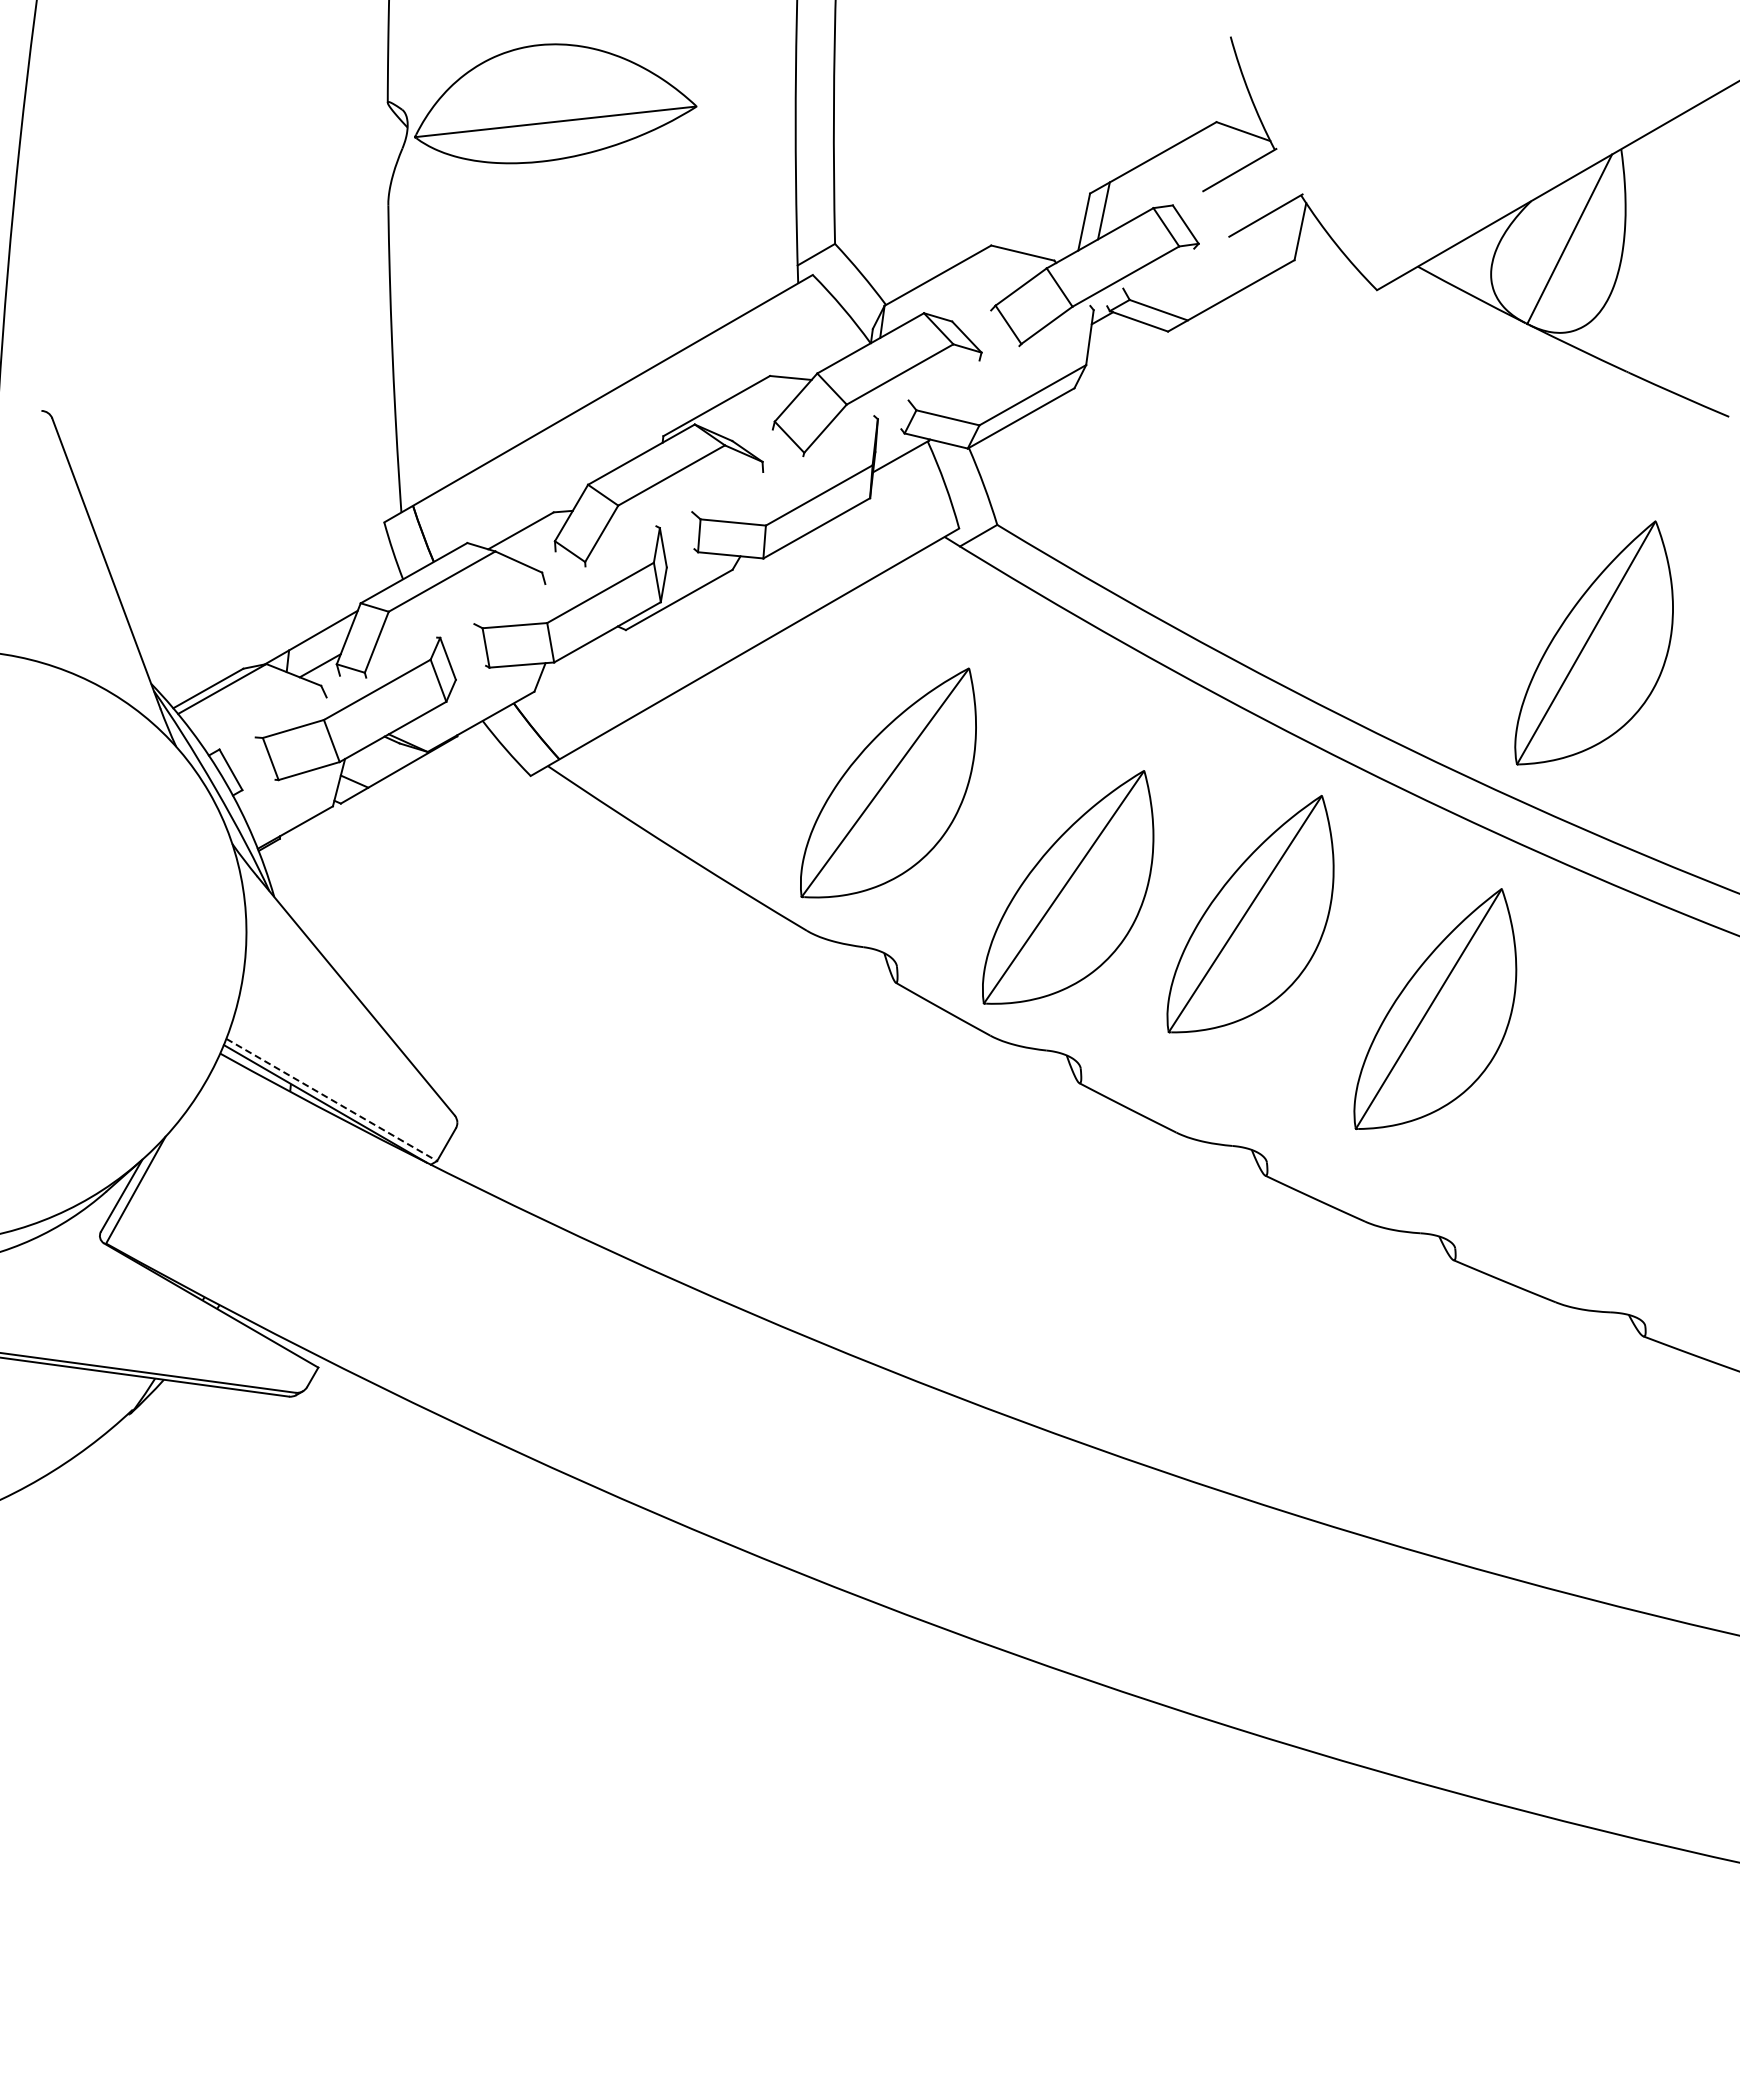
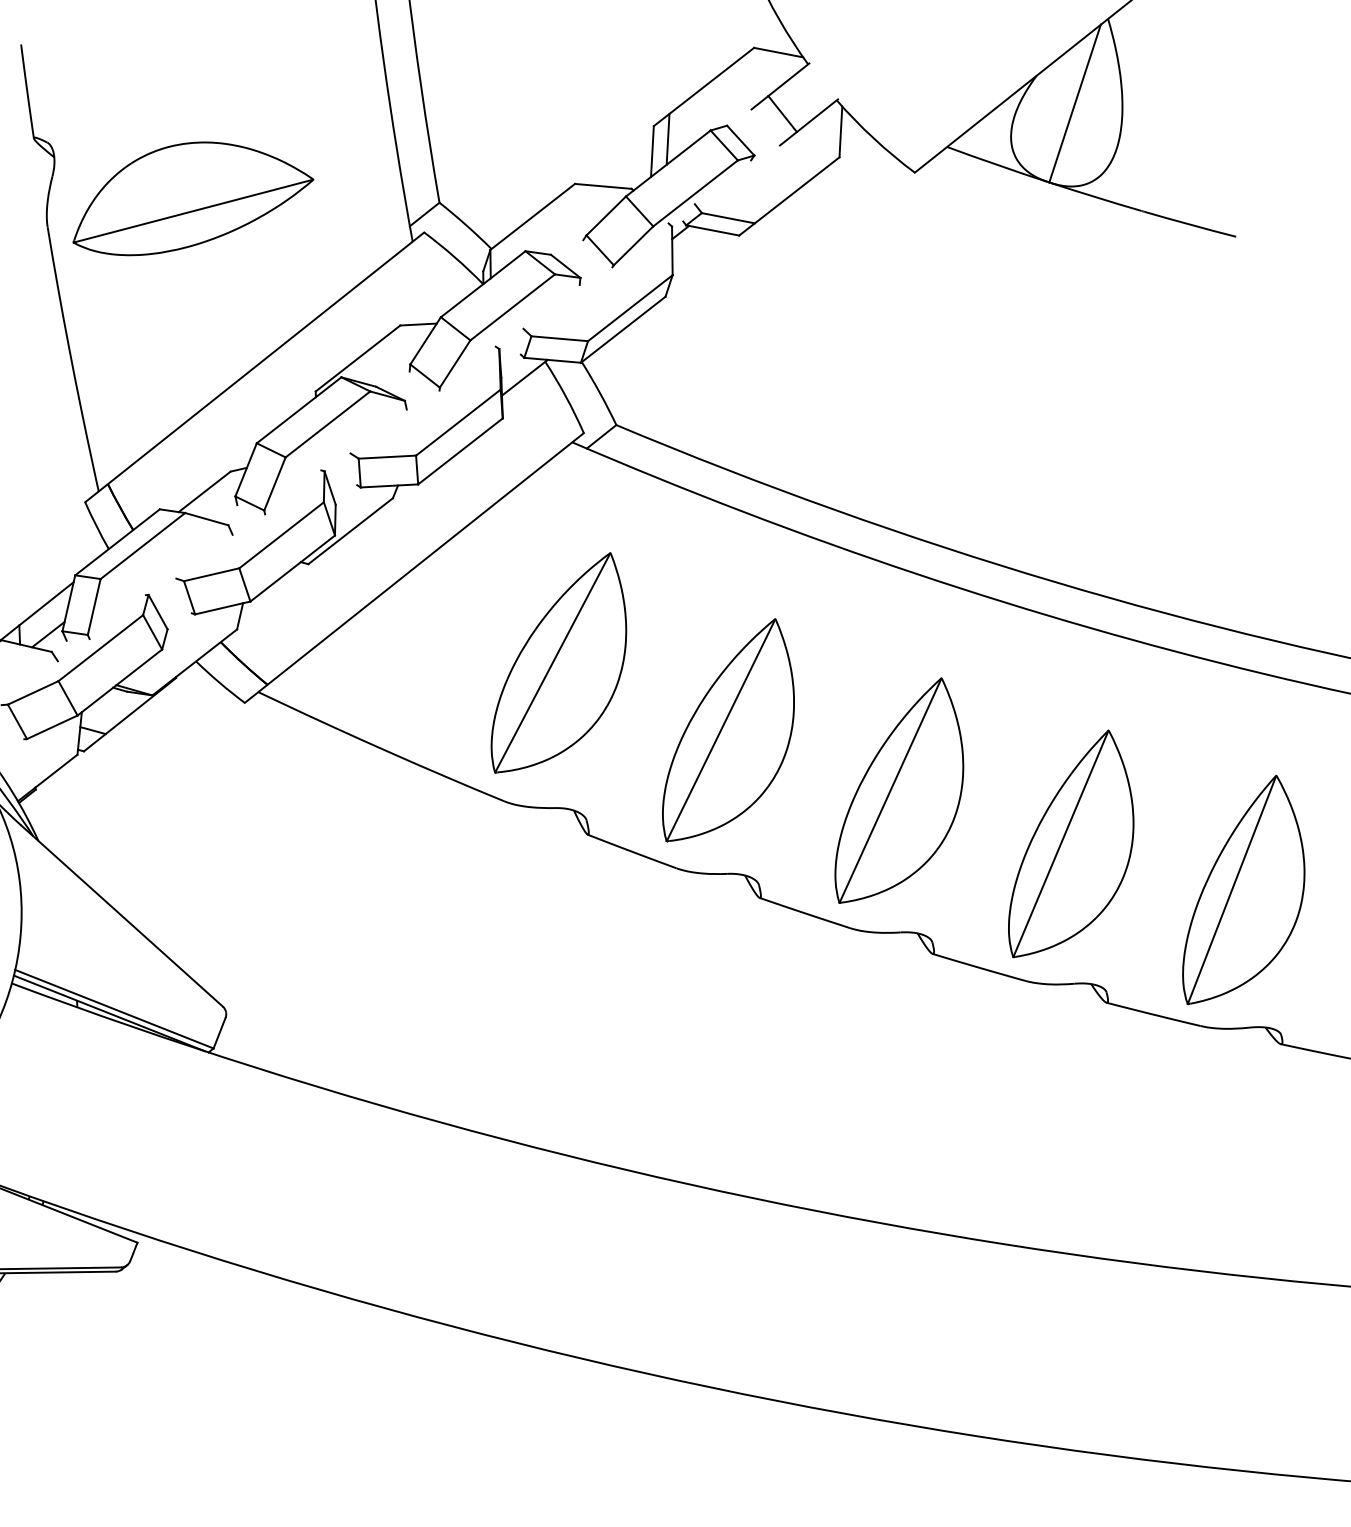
part: (555, 103) -> (190, 195), moved
line: (1237, 201) -> (782, 113), added
part: (1593, 642) -> (1238, 888), moved
part: (1250, 914) -> (895, 790), moved
part: (1435, 1009) -> (1066, 843), moved
line: (331, 1099) -> (114, 1008), dashed -> solid

